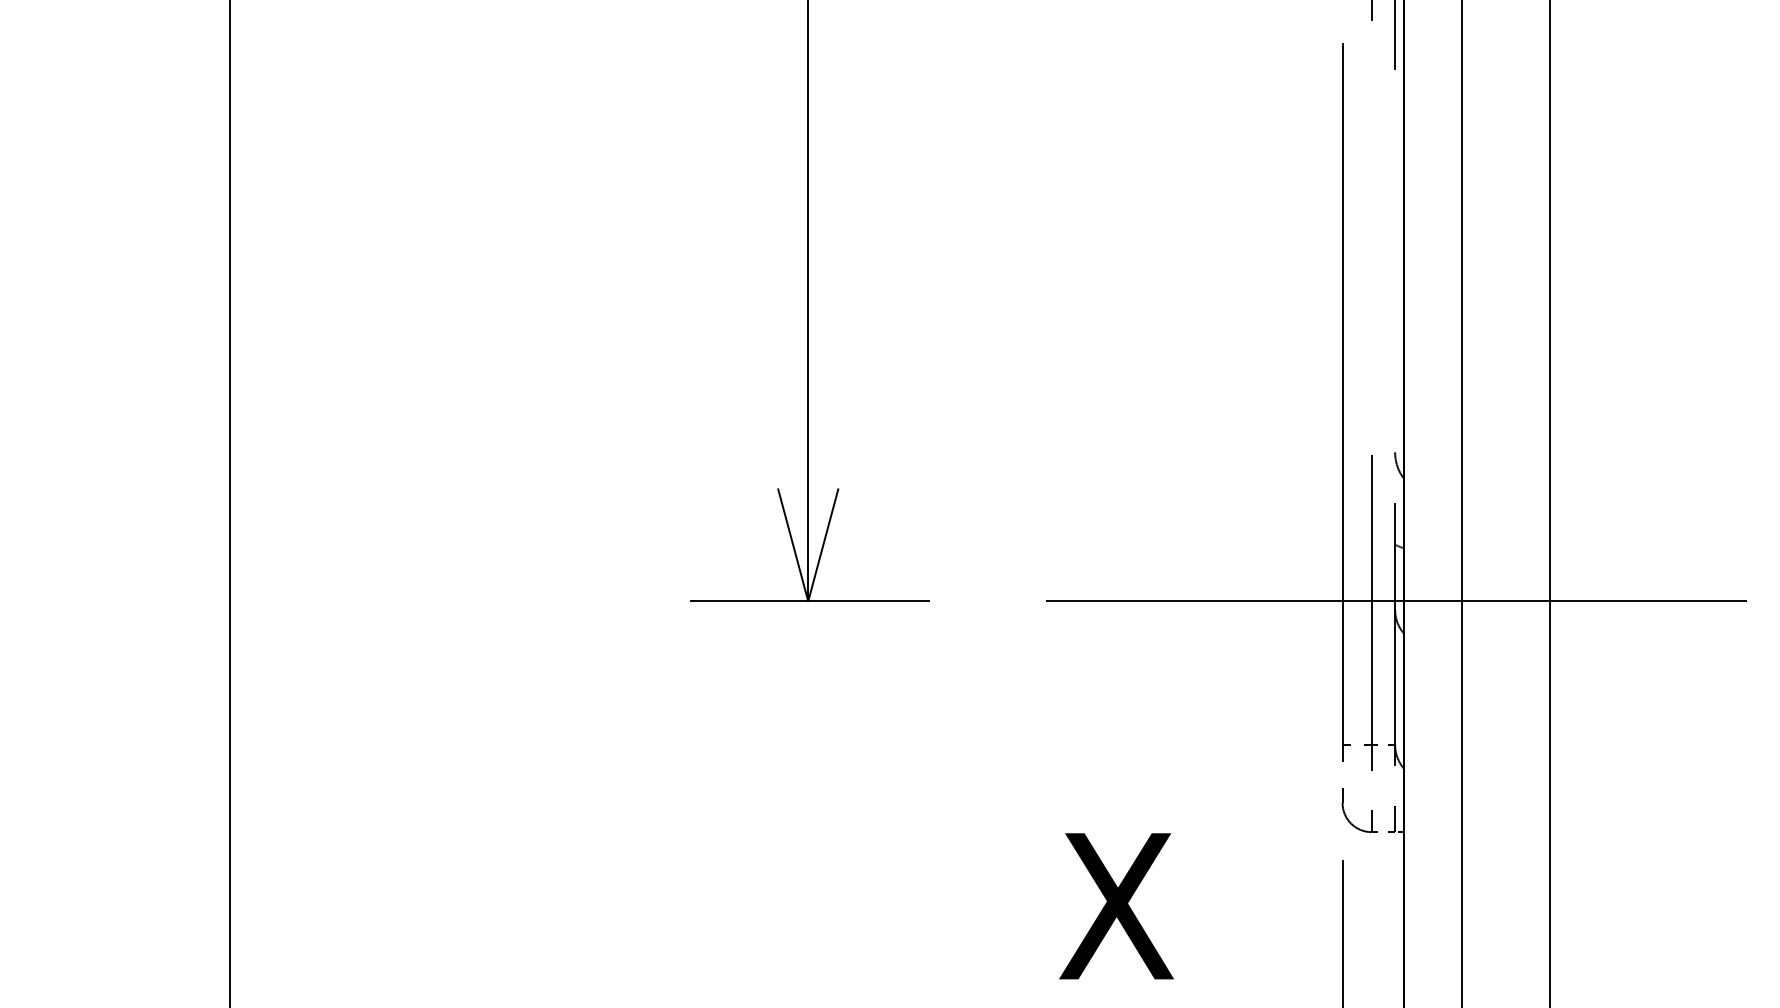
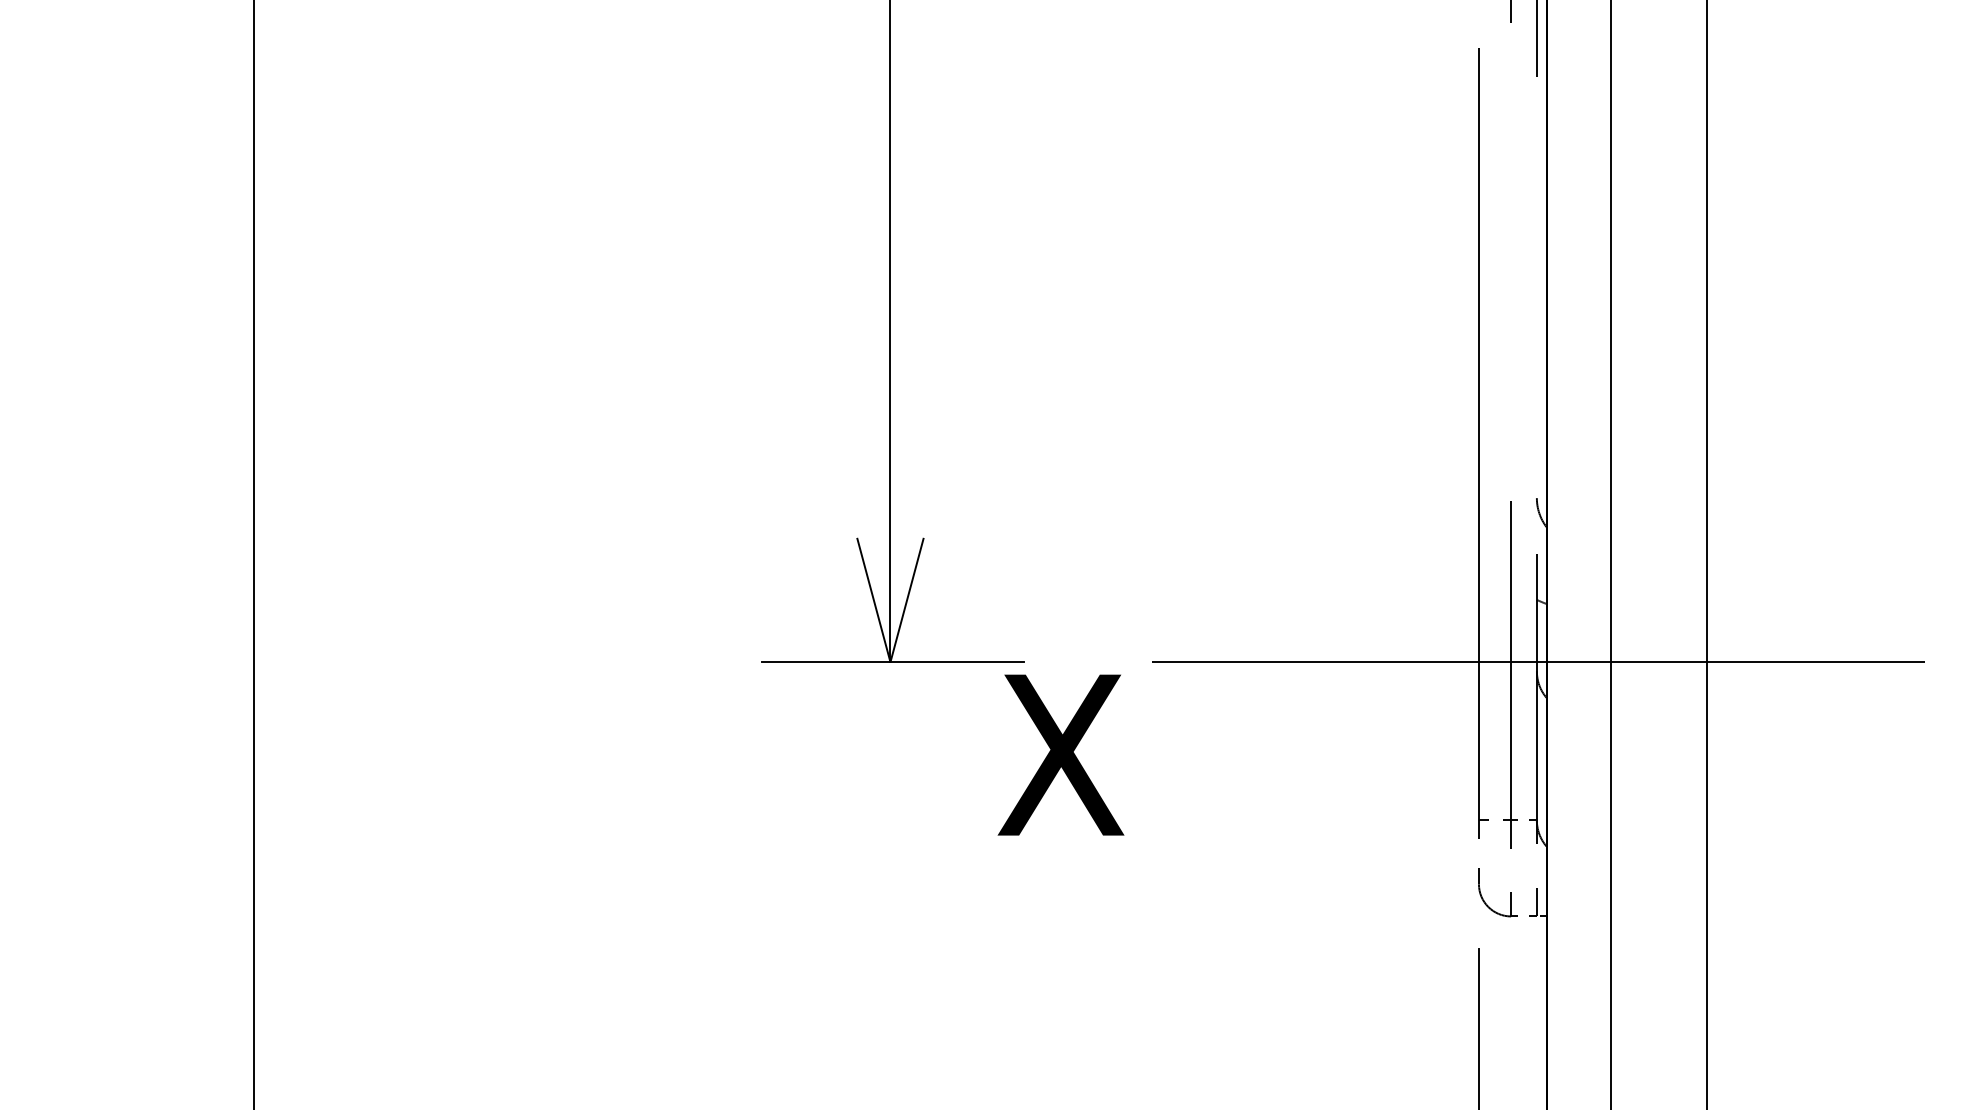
text: (1116, 905) -> (1060, 754), moved

